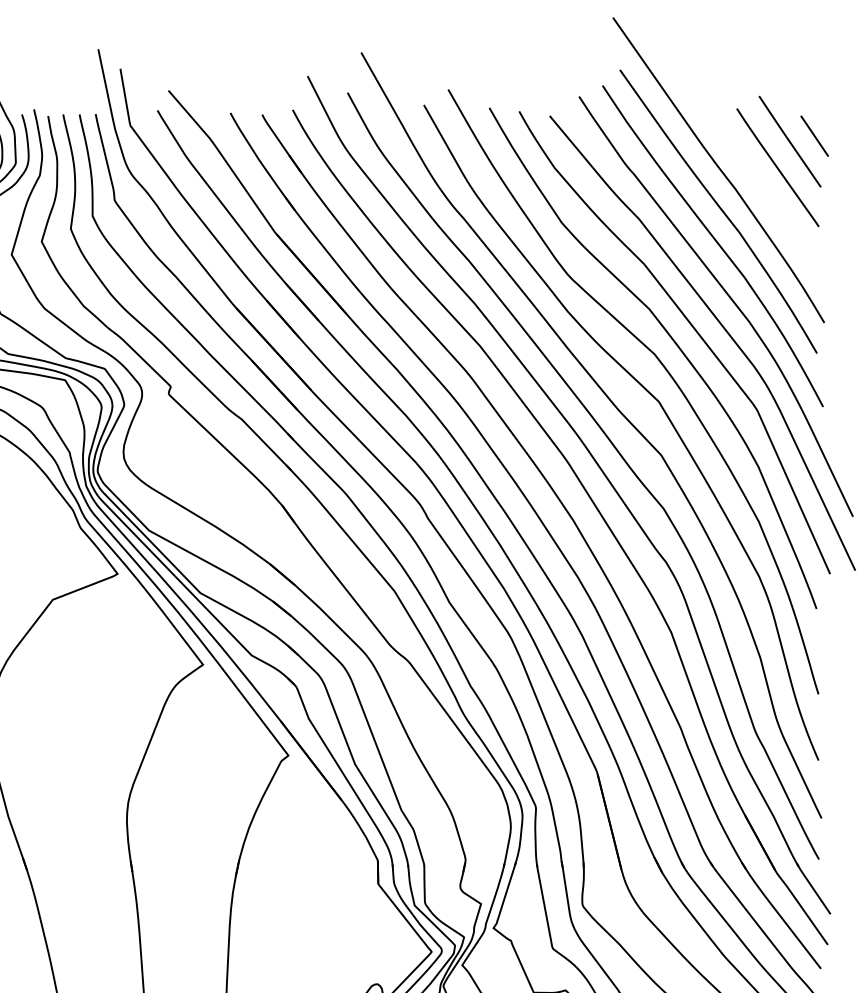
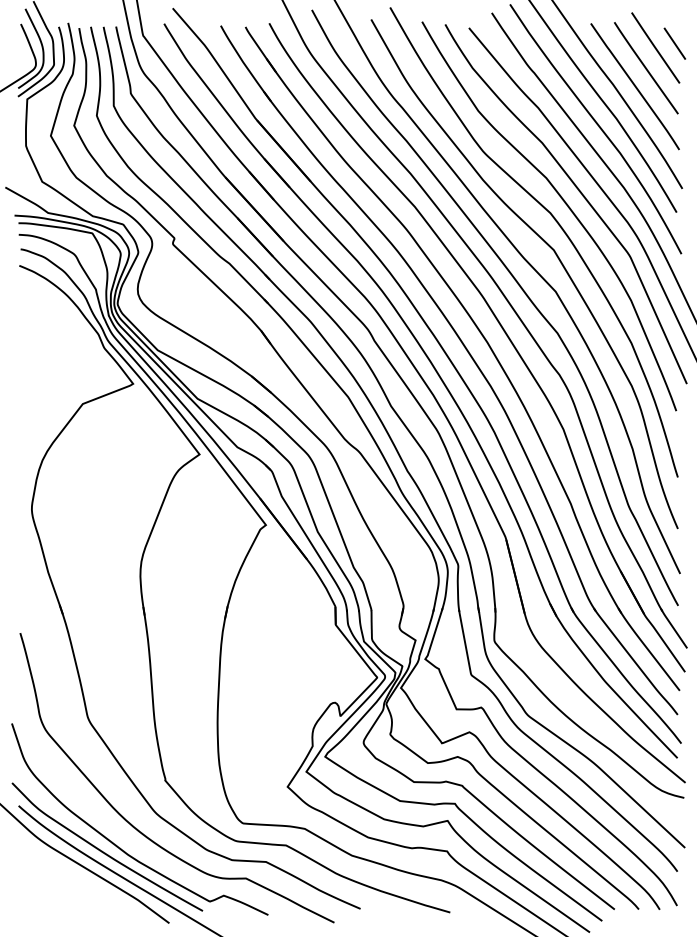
line: (762, 191) -> (634, 86), added

